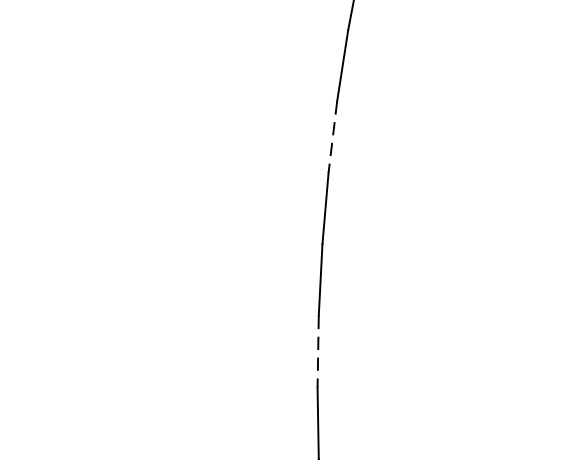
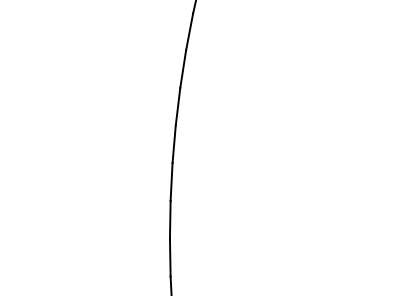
line: (333, 136) -> (178, 106), dashed -> solid
line: (318, 351) -> (170, 219), dashed -> solid

